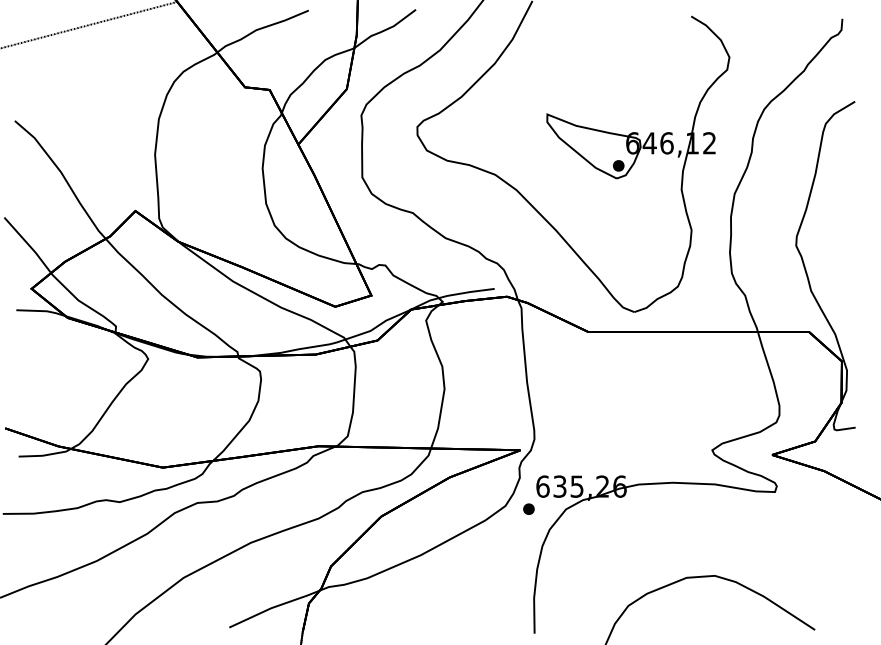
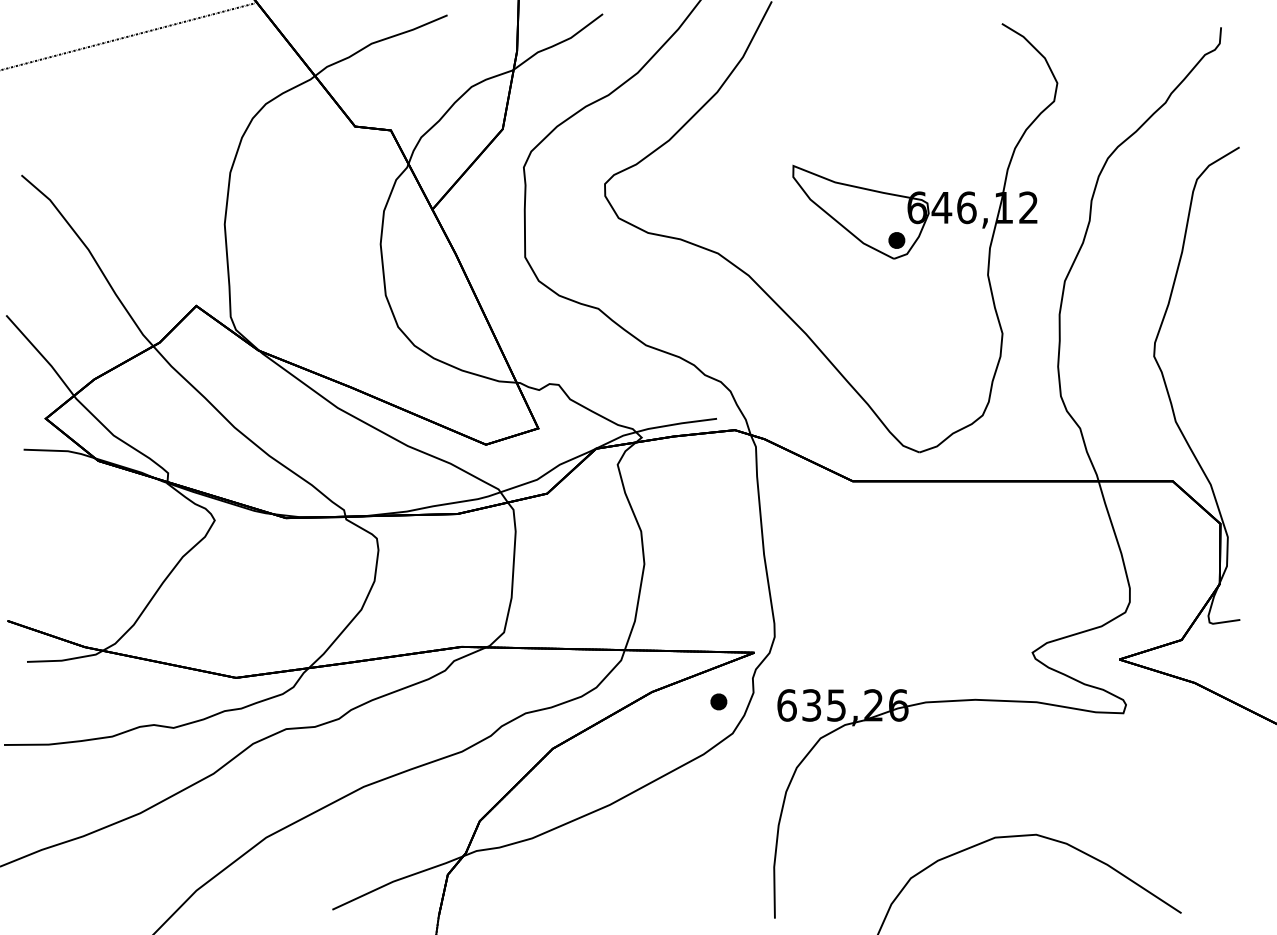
part: (528, 508) -> (718, 700), moved

